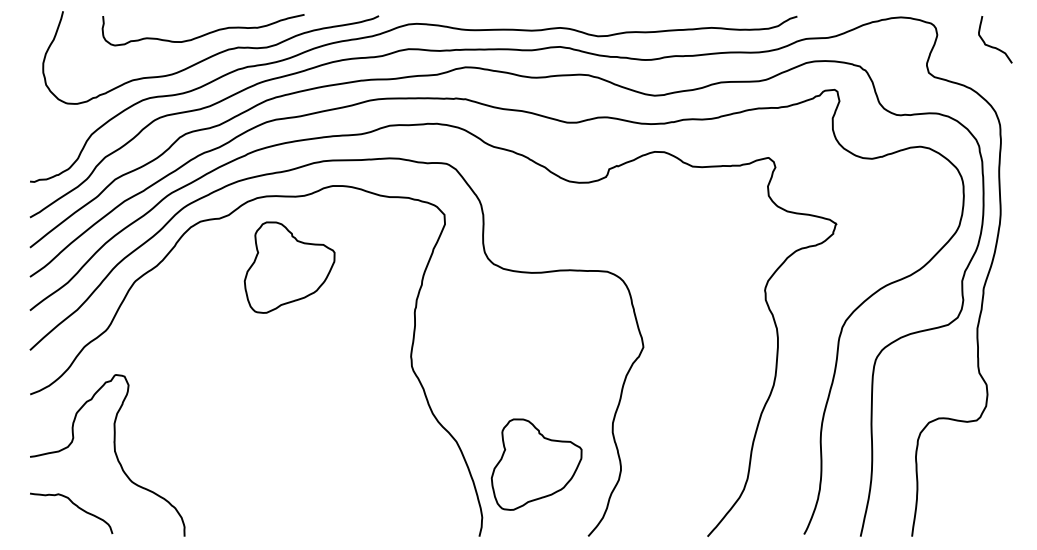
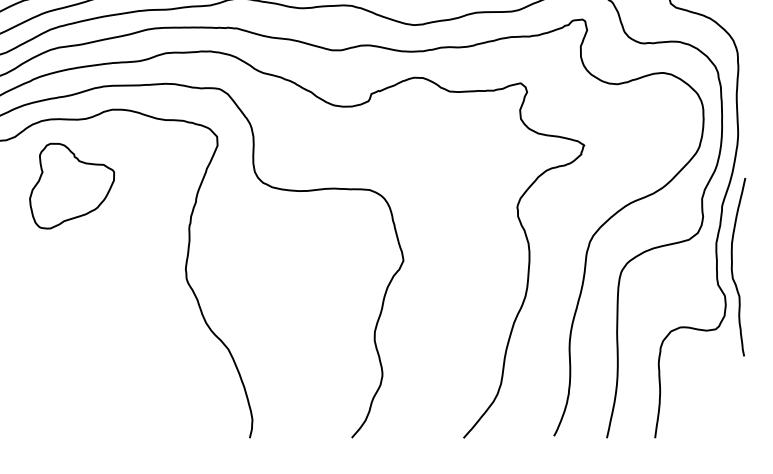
curve: (994, 353) -> (732, 266), added
part: (536, 464) -> (303, 370), removed

